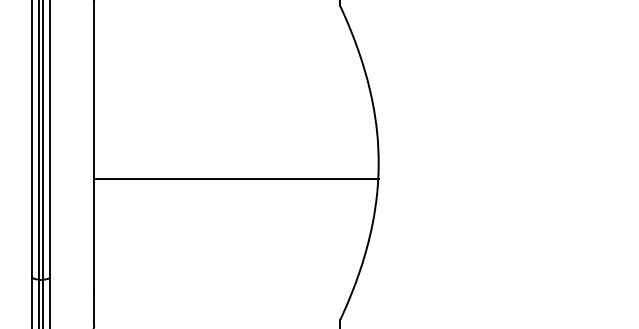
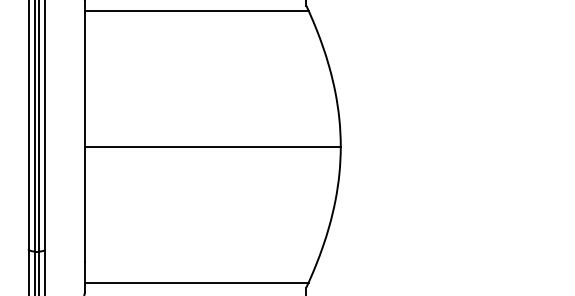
line: (218, 11) -> (196, 10), added
line: (236, 178) -> (212, 146), moved
line: (218, 313) -> (196, 282), added

